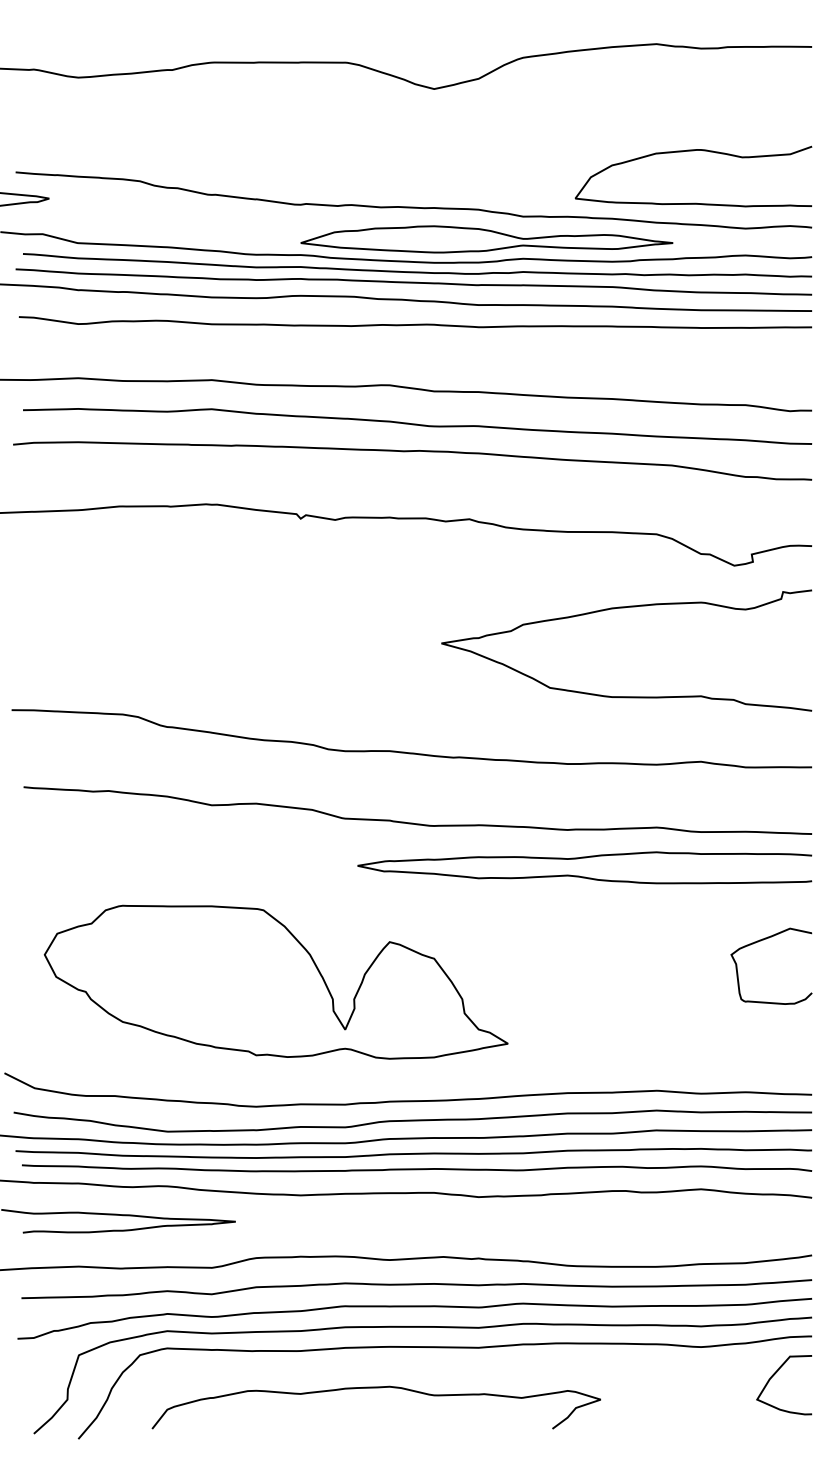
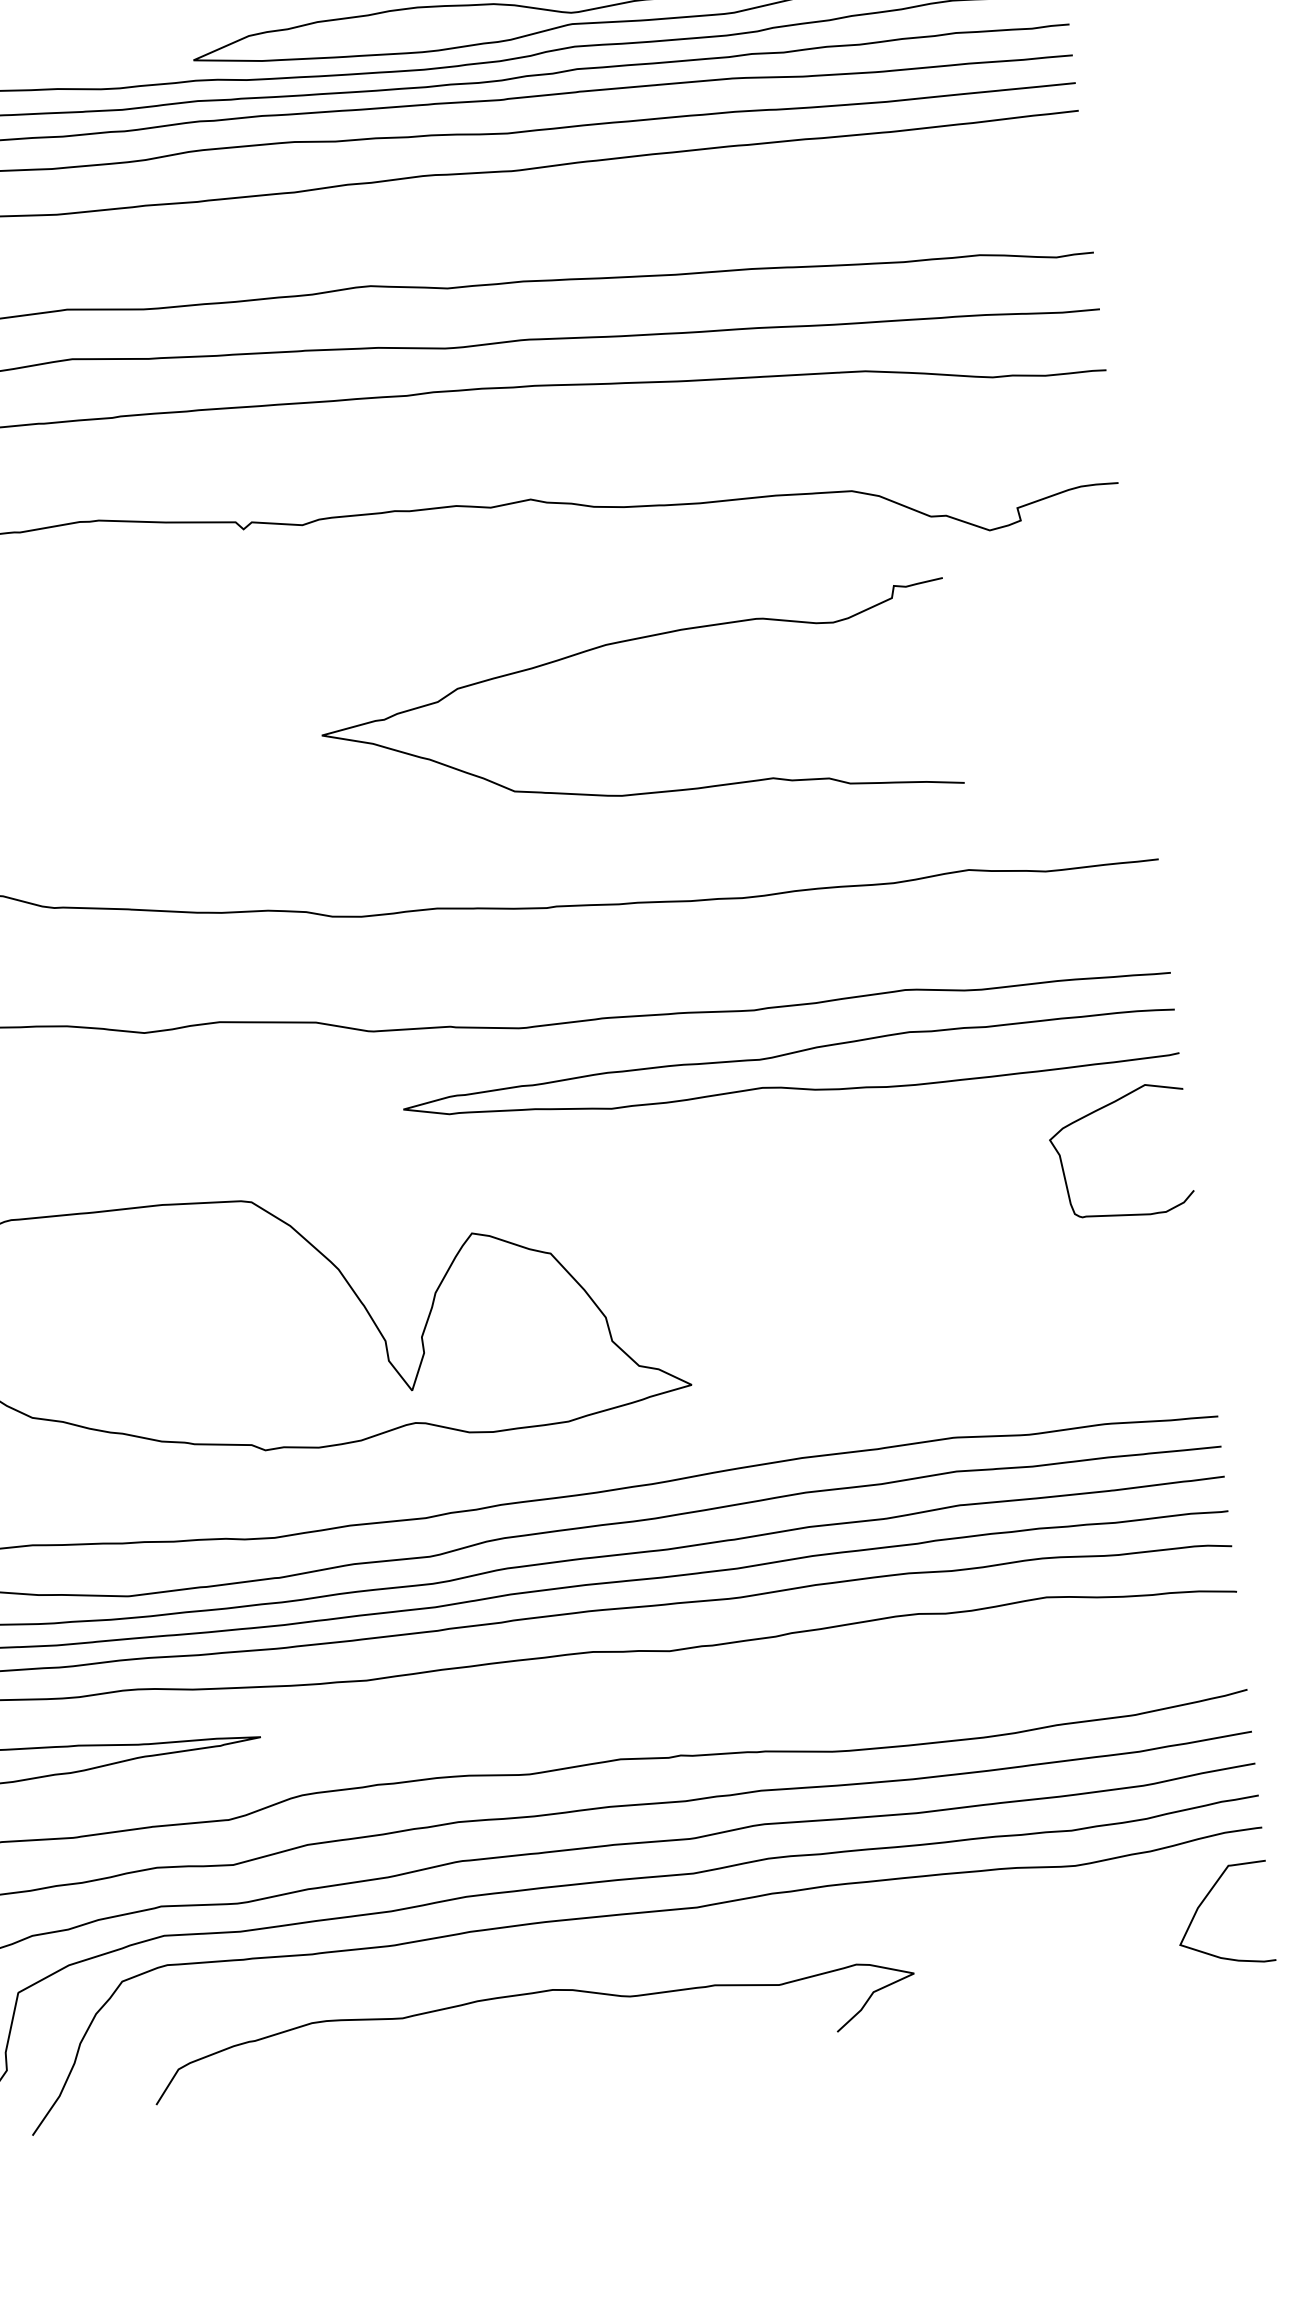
curve: (624, 608) -> (626, 642), moved
curve: (763, 940) -> (1101, 1110), moved

